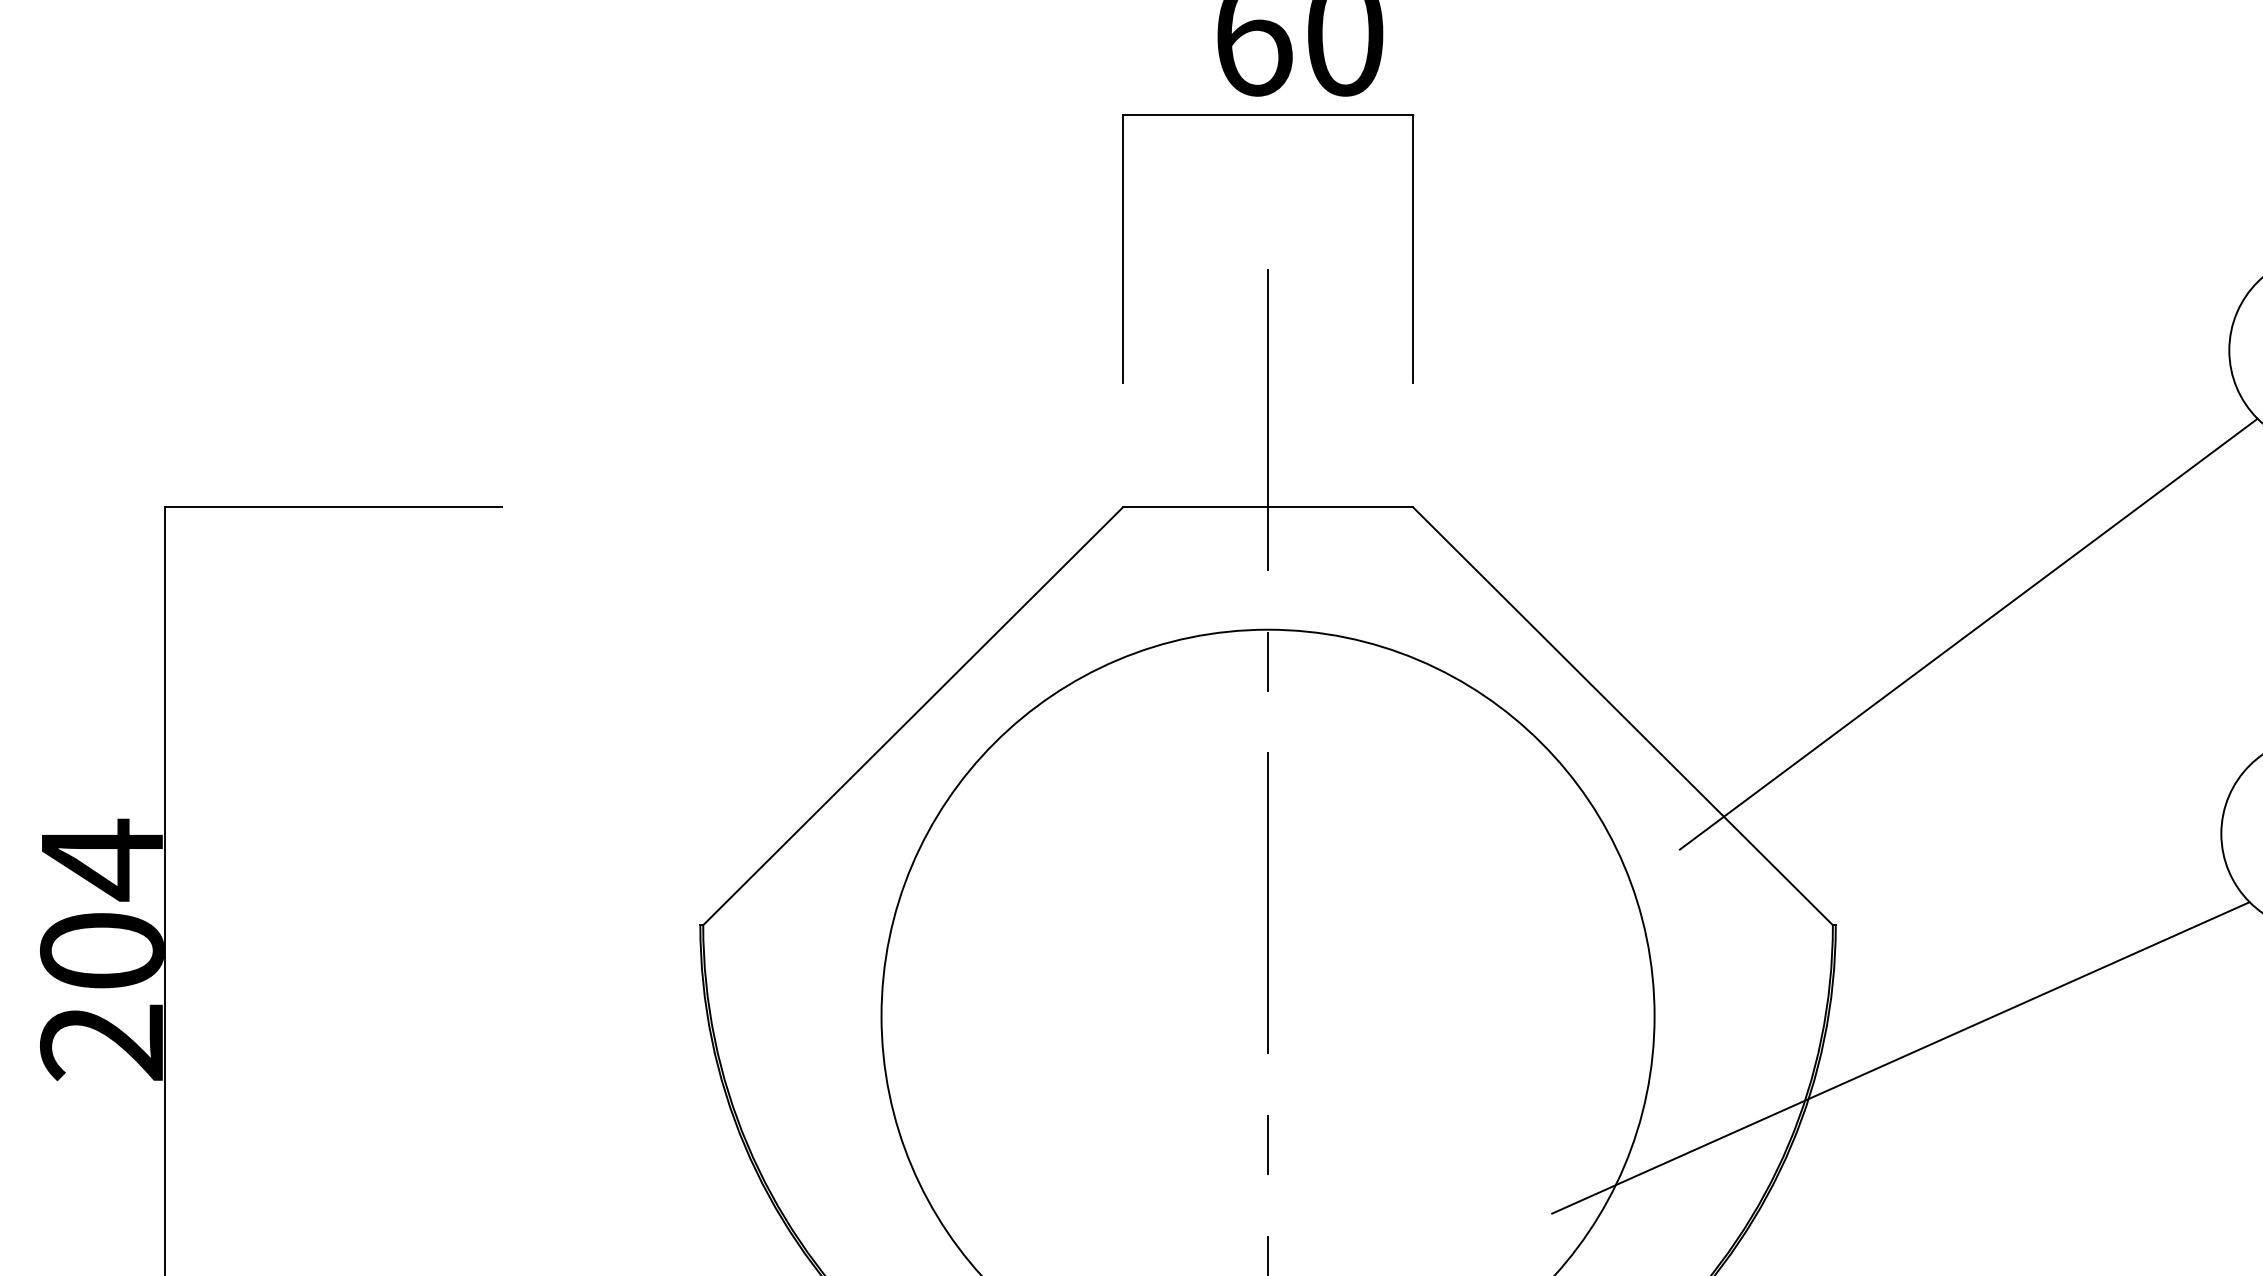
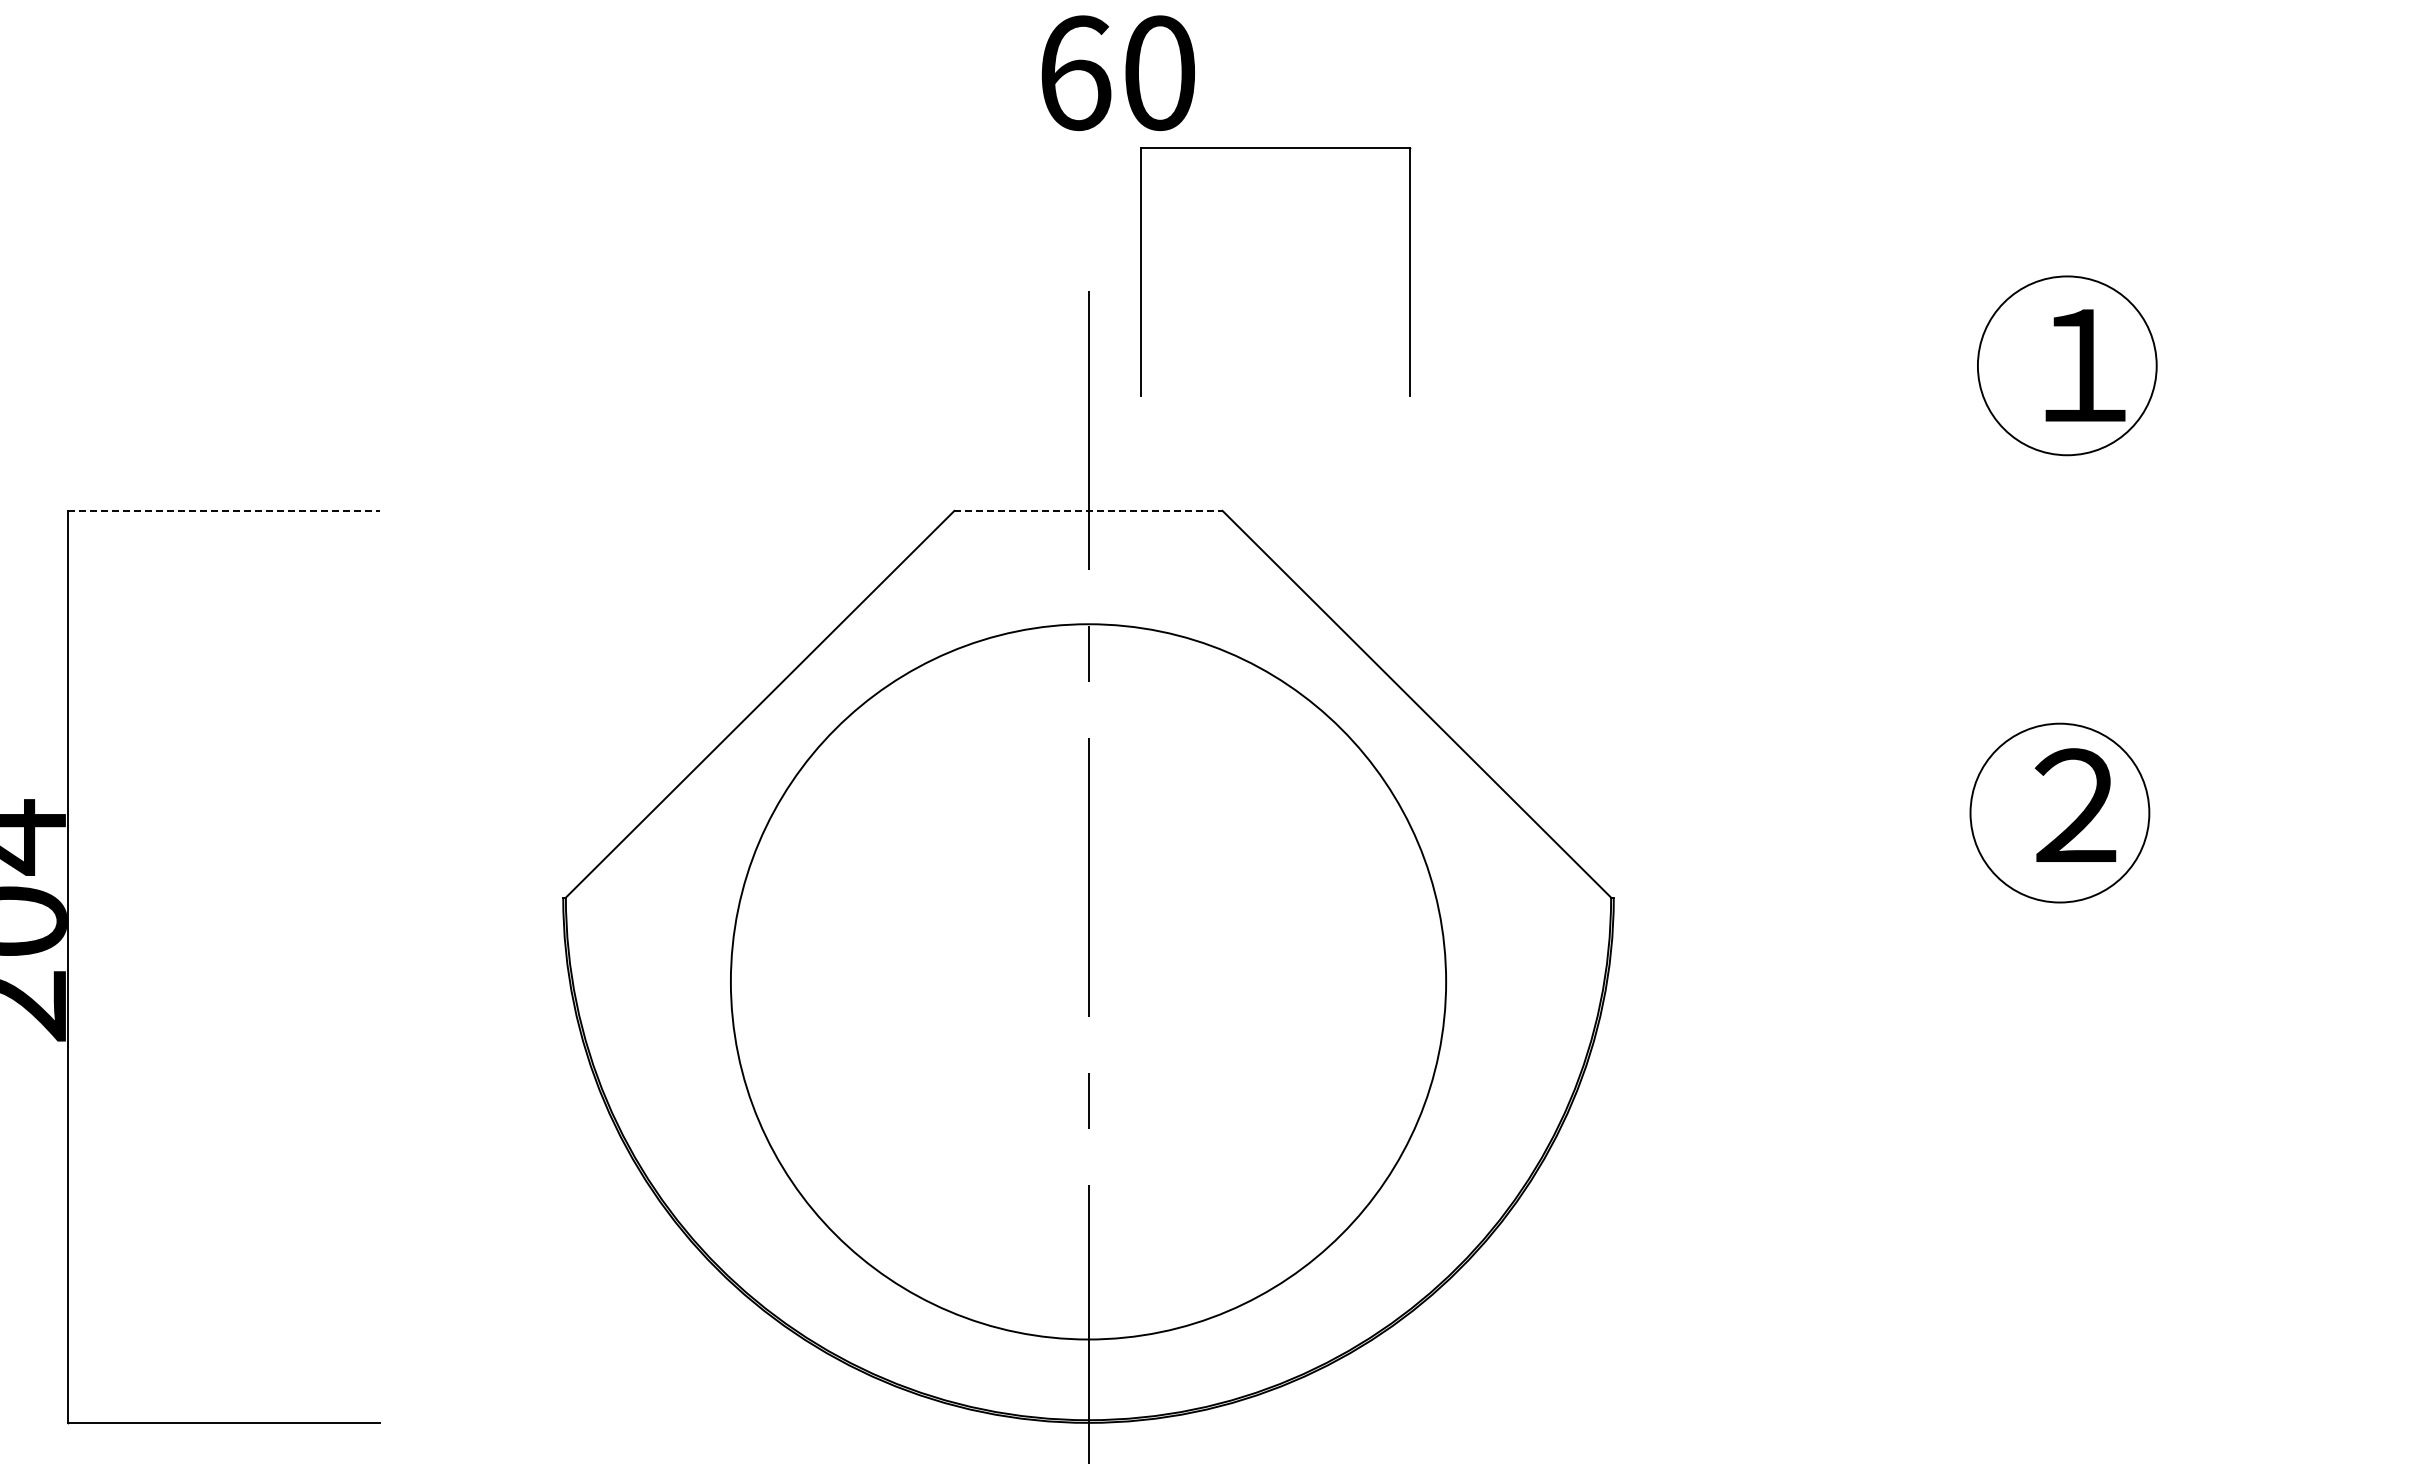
part: (1268, 115) -> (1275, 148), moved
line: (333, 506) -> (223, 510), solid -> dashed
line: (1269, 506) -> (1089, 510), solid -> dashed
line: (1968, 634) -> (1736, 628), removed
line: (1900, 1057) -> (1673, 1020), removed

